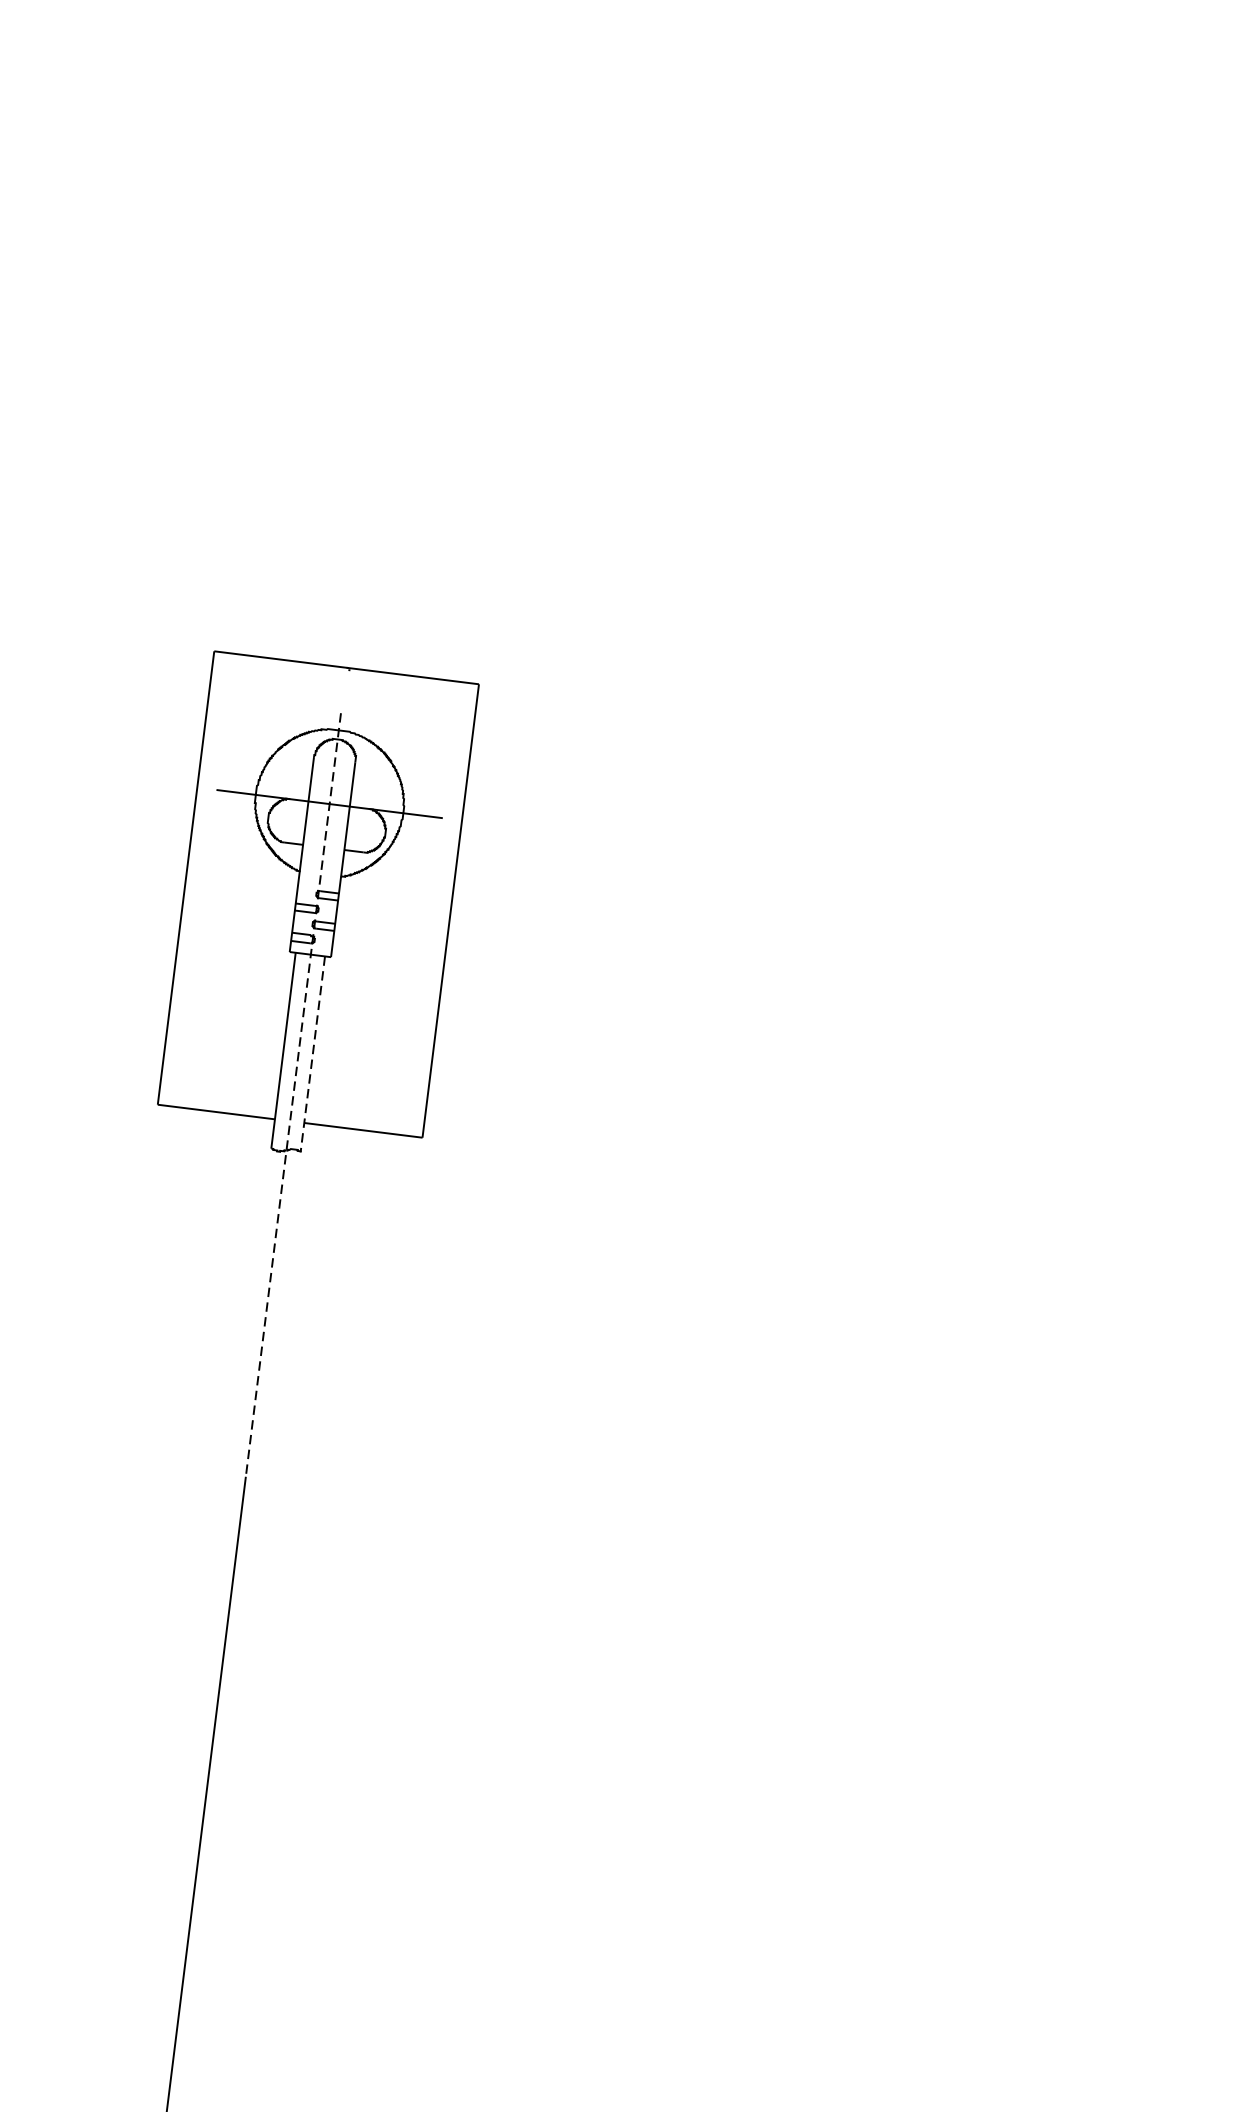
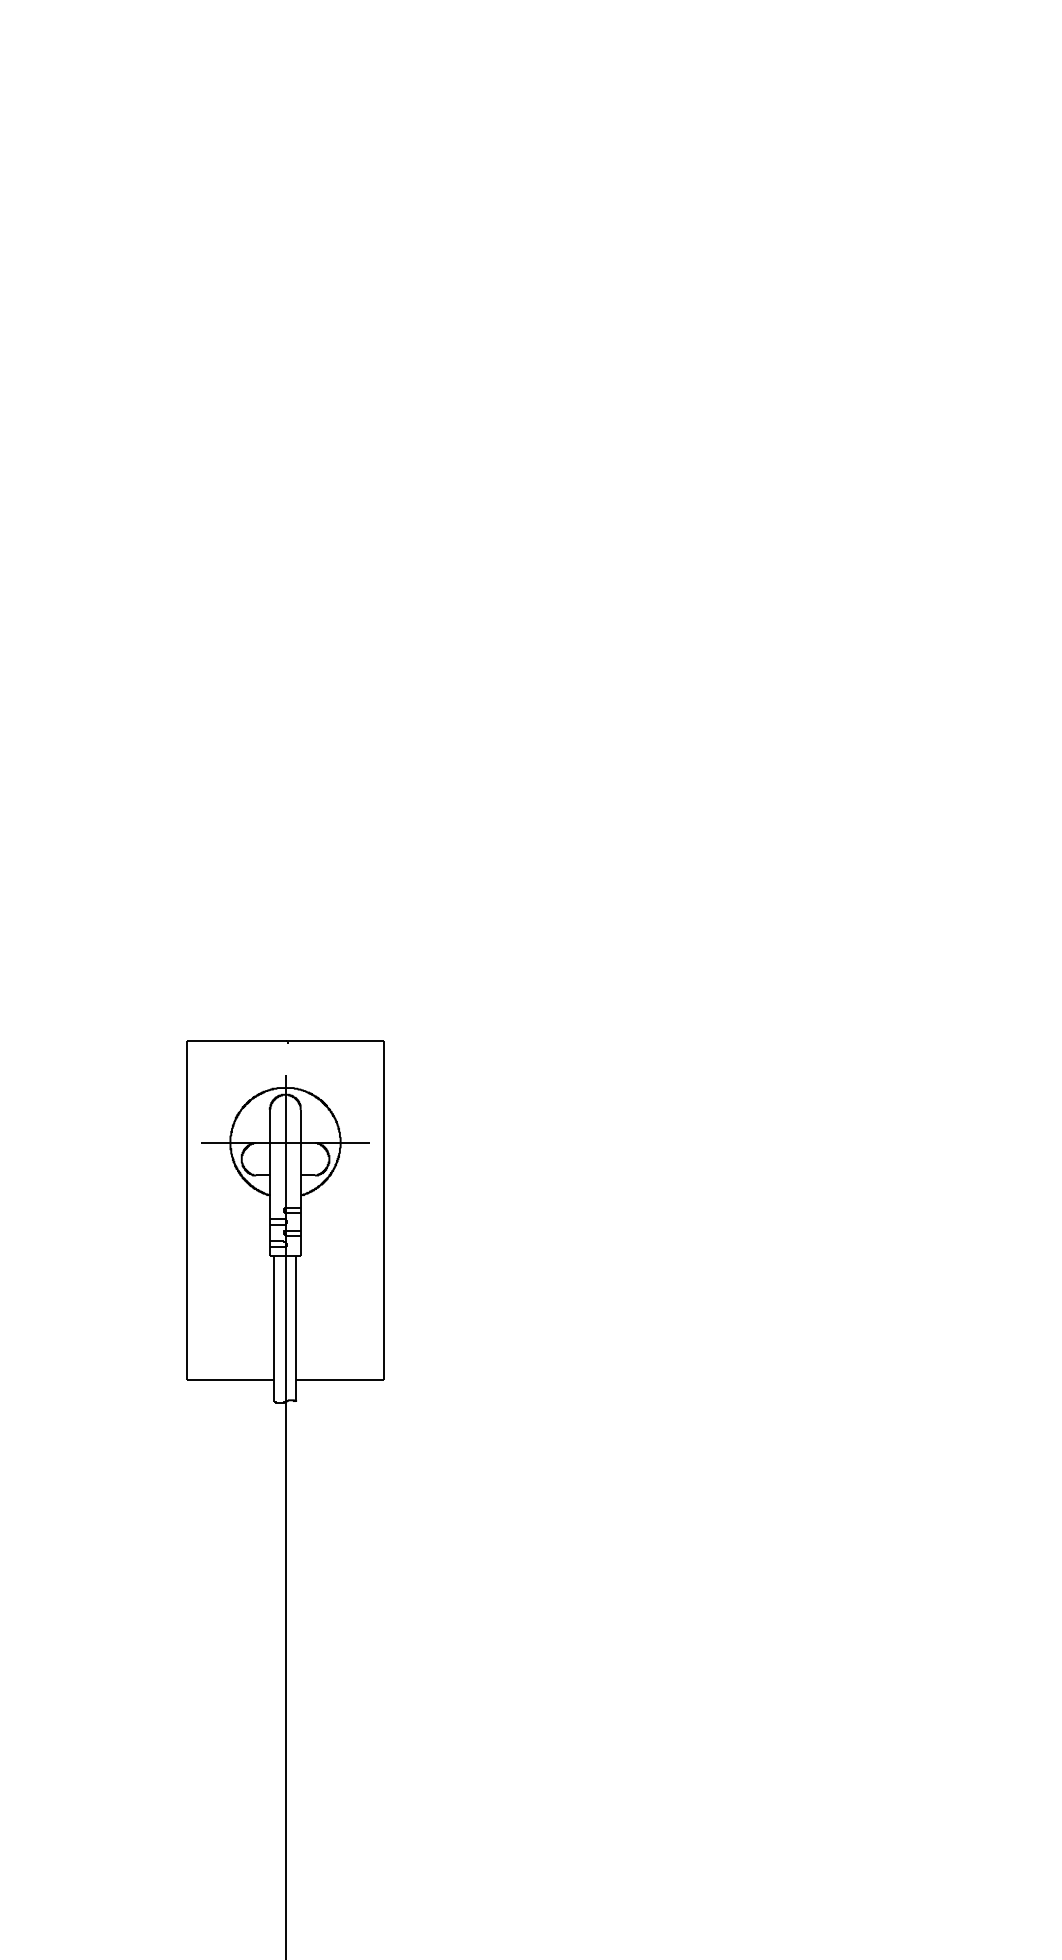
line: (313, 1055) -> (296, 1329), dashed -> solid
line: (293, 1095) -> (285, 1360), dashed -> solid

